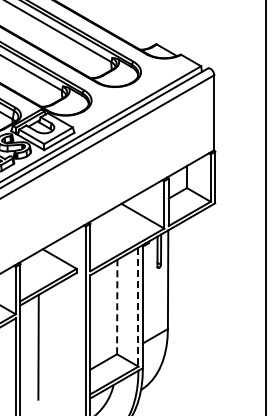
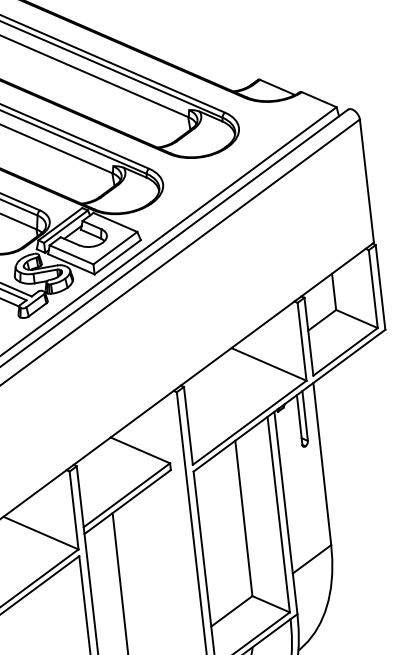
line: (117, 306) -> (244, 517), dashed -> solid
line: (138, 307) -> (278, 515), dashed -> solid

